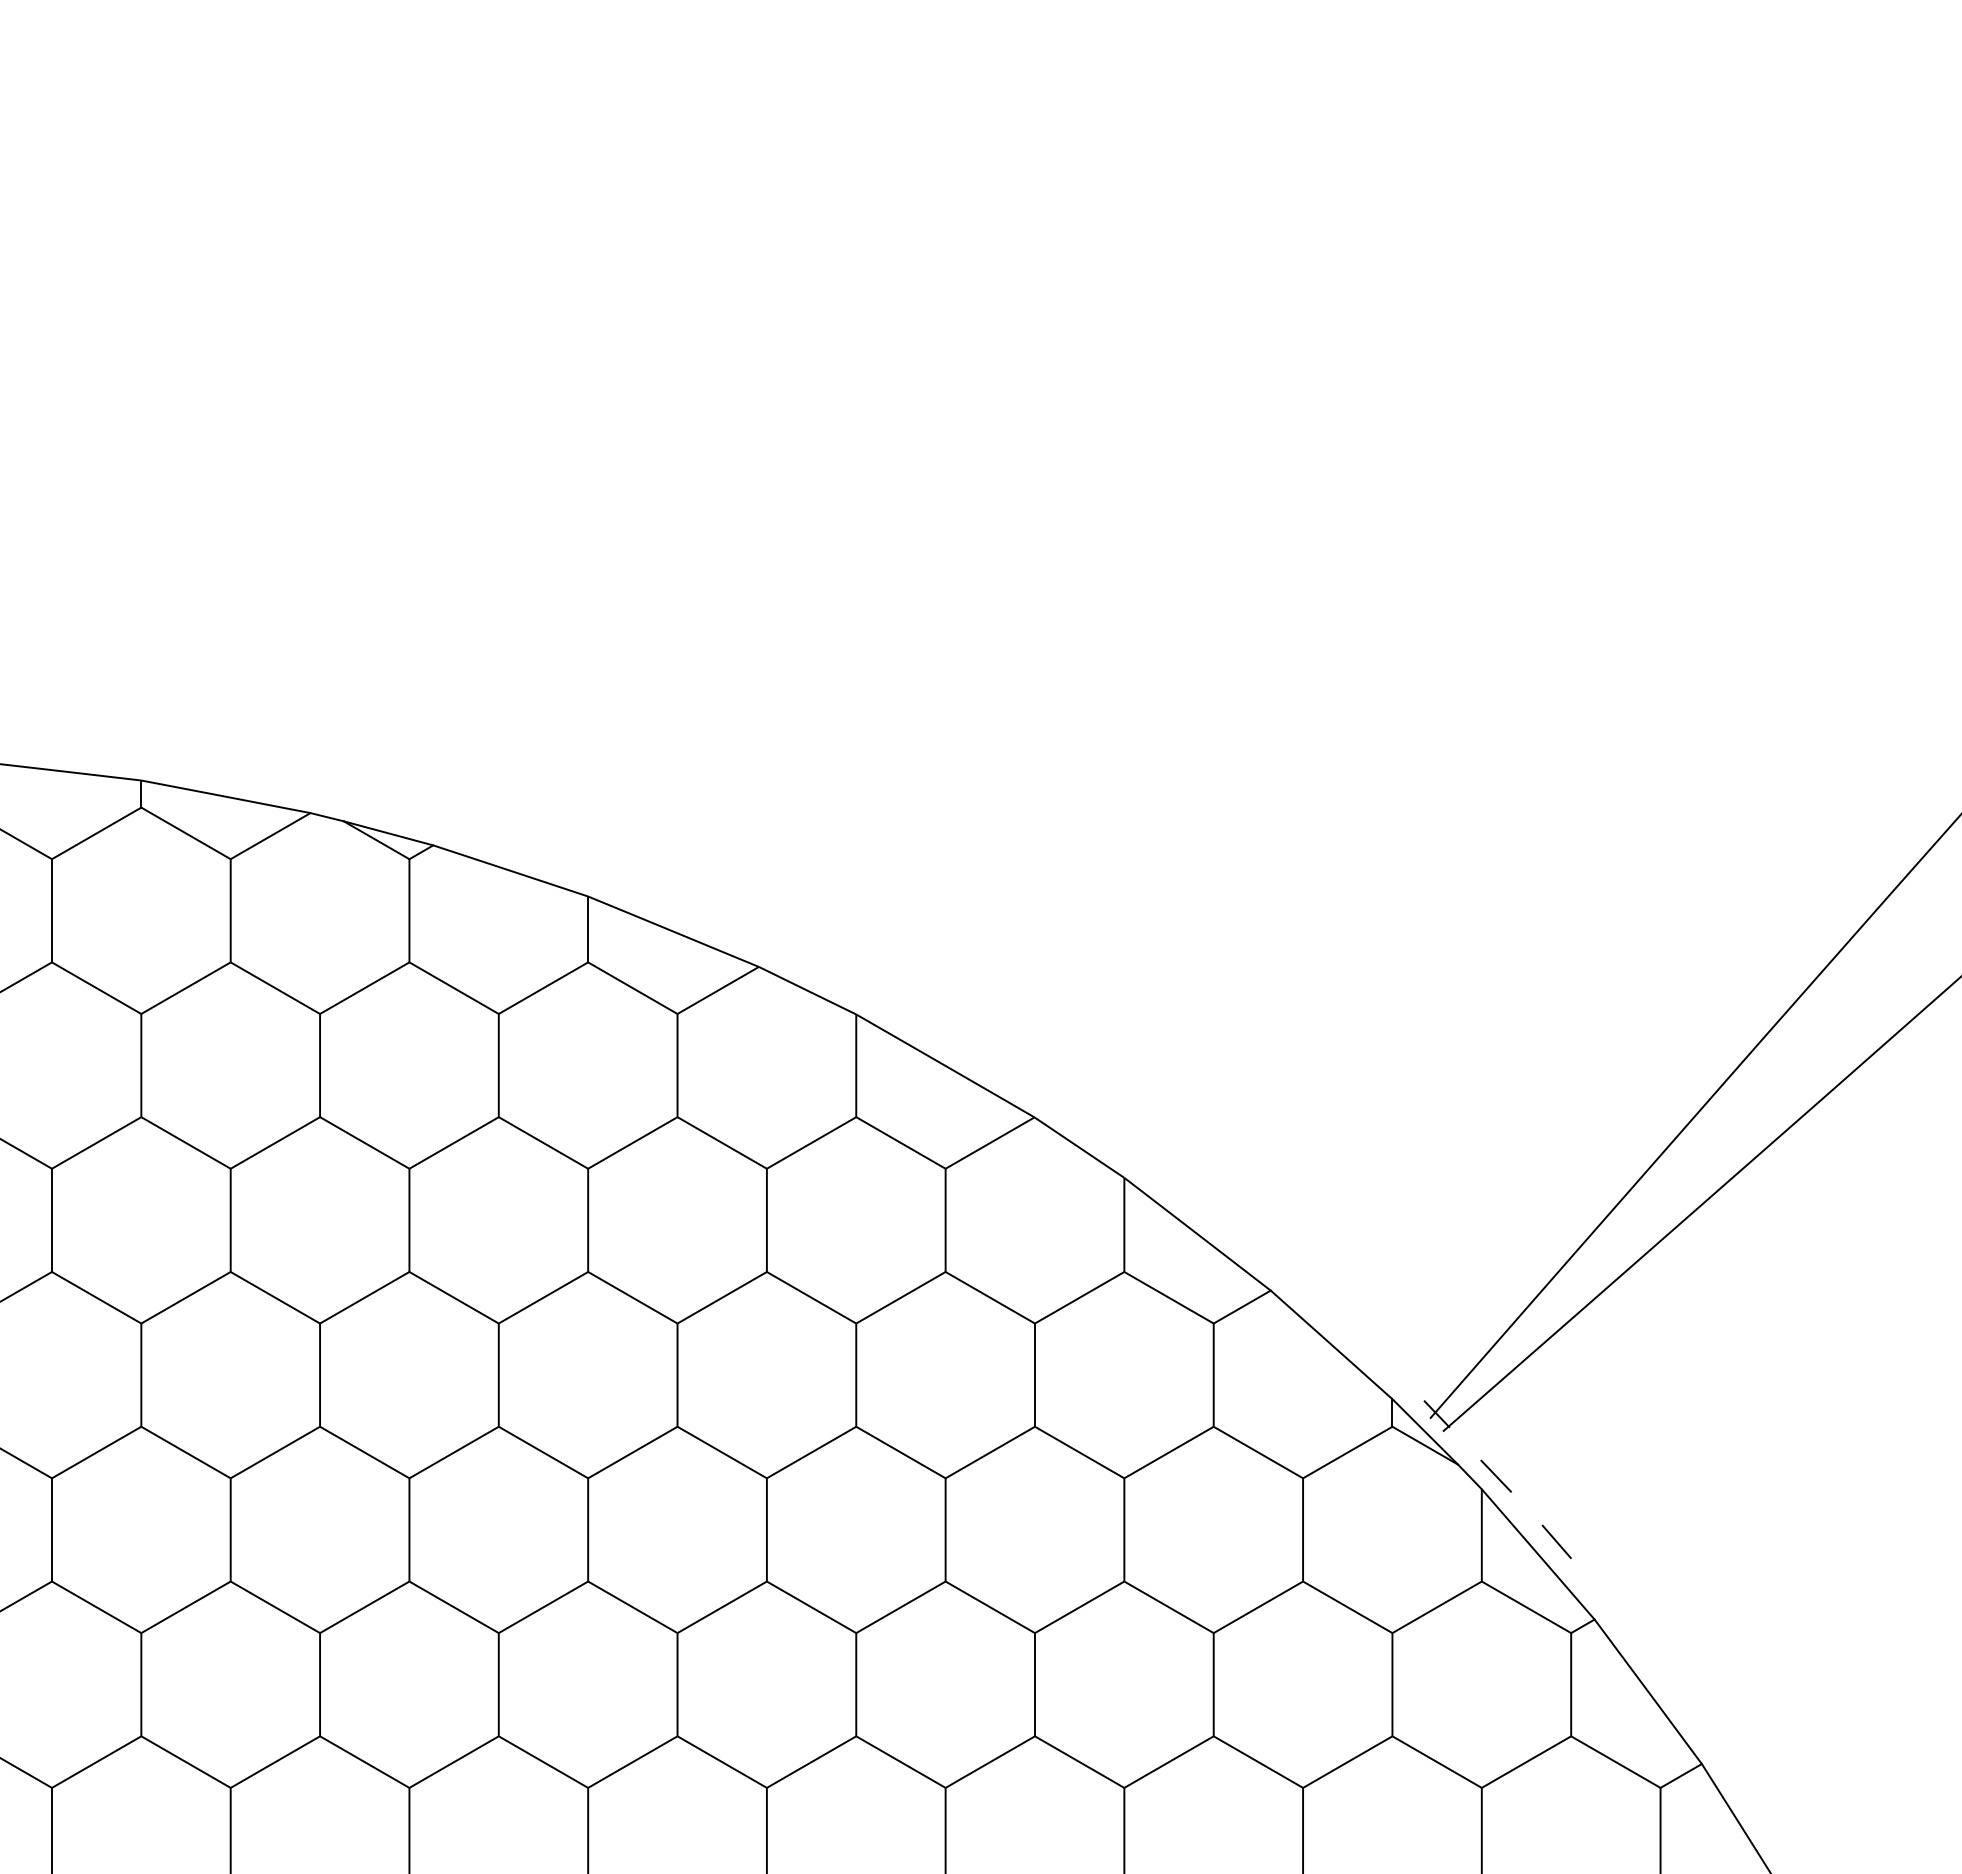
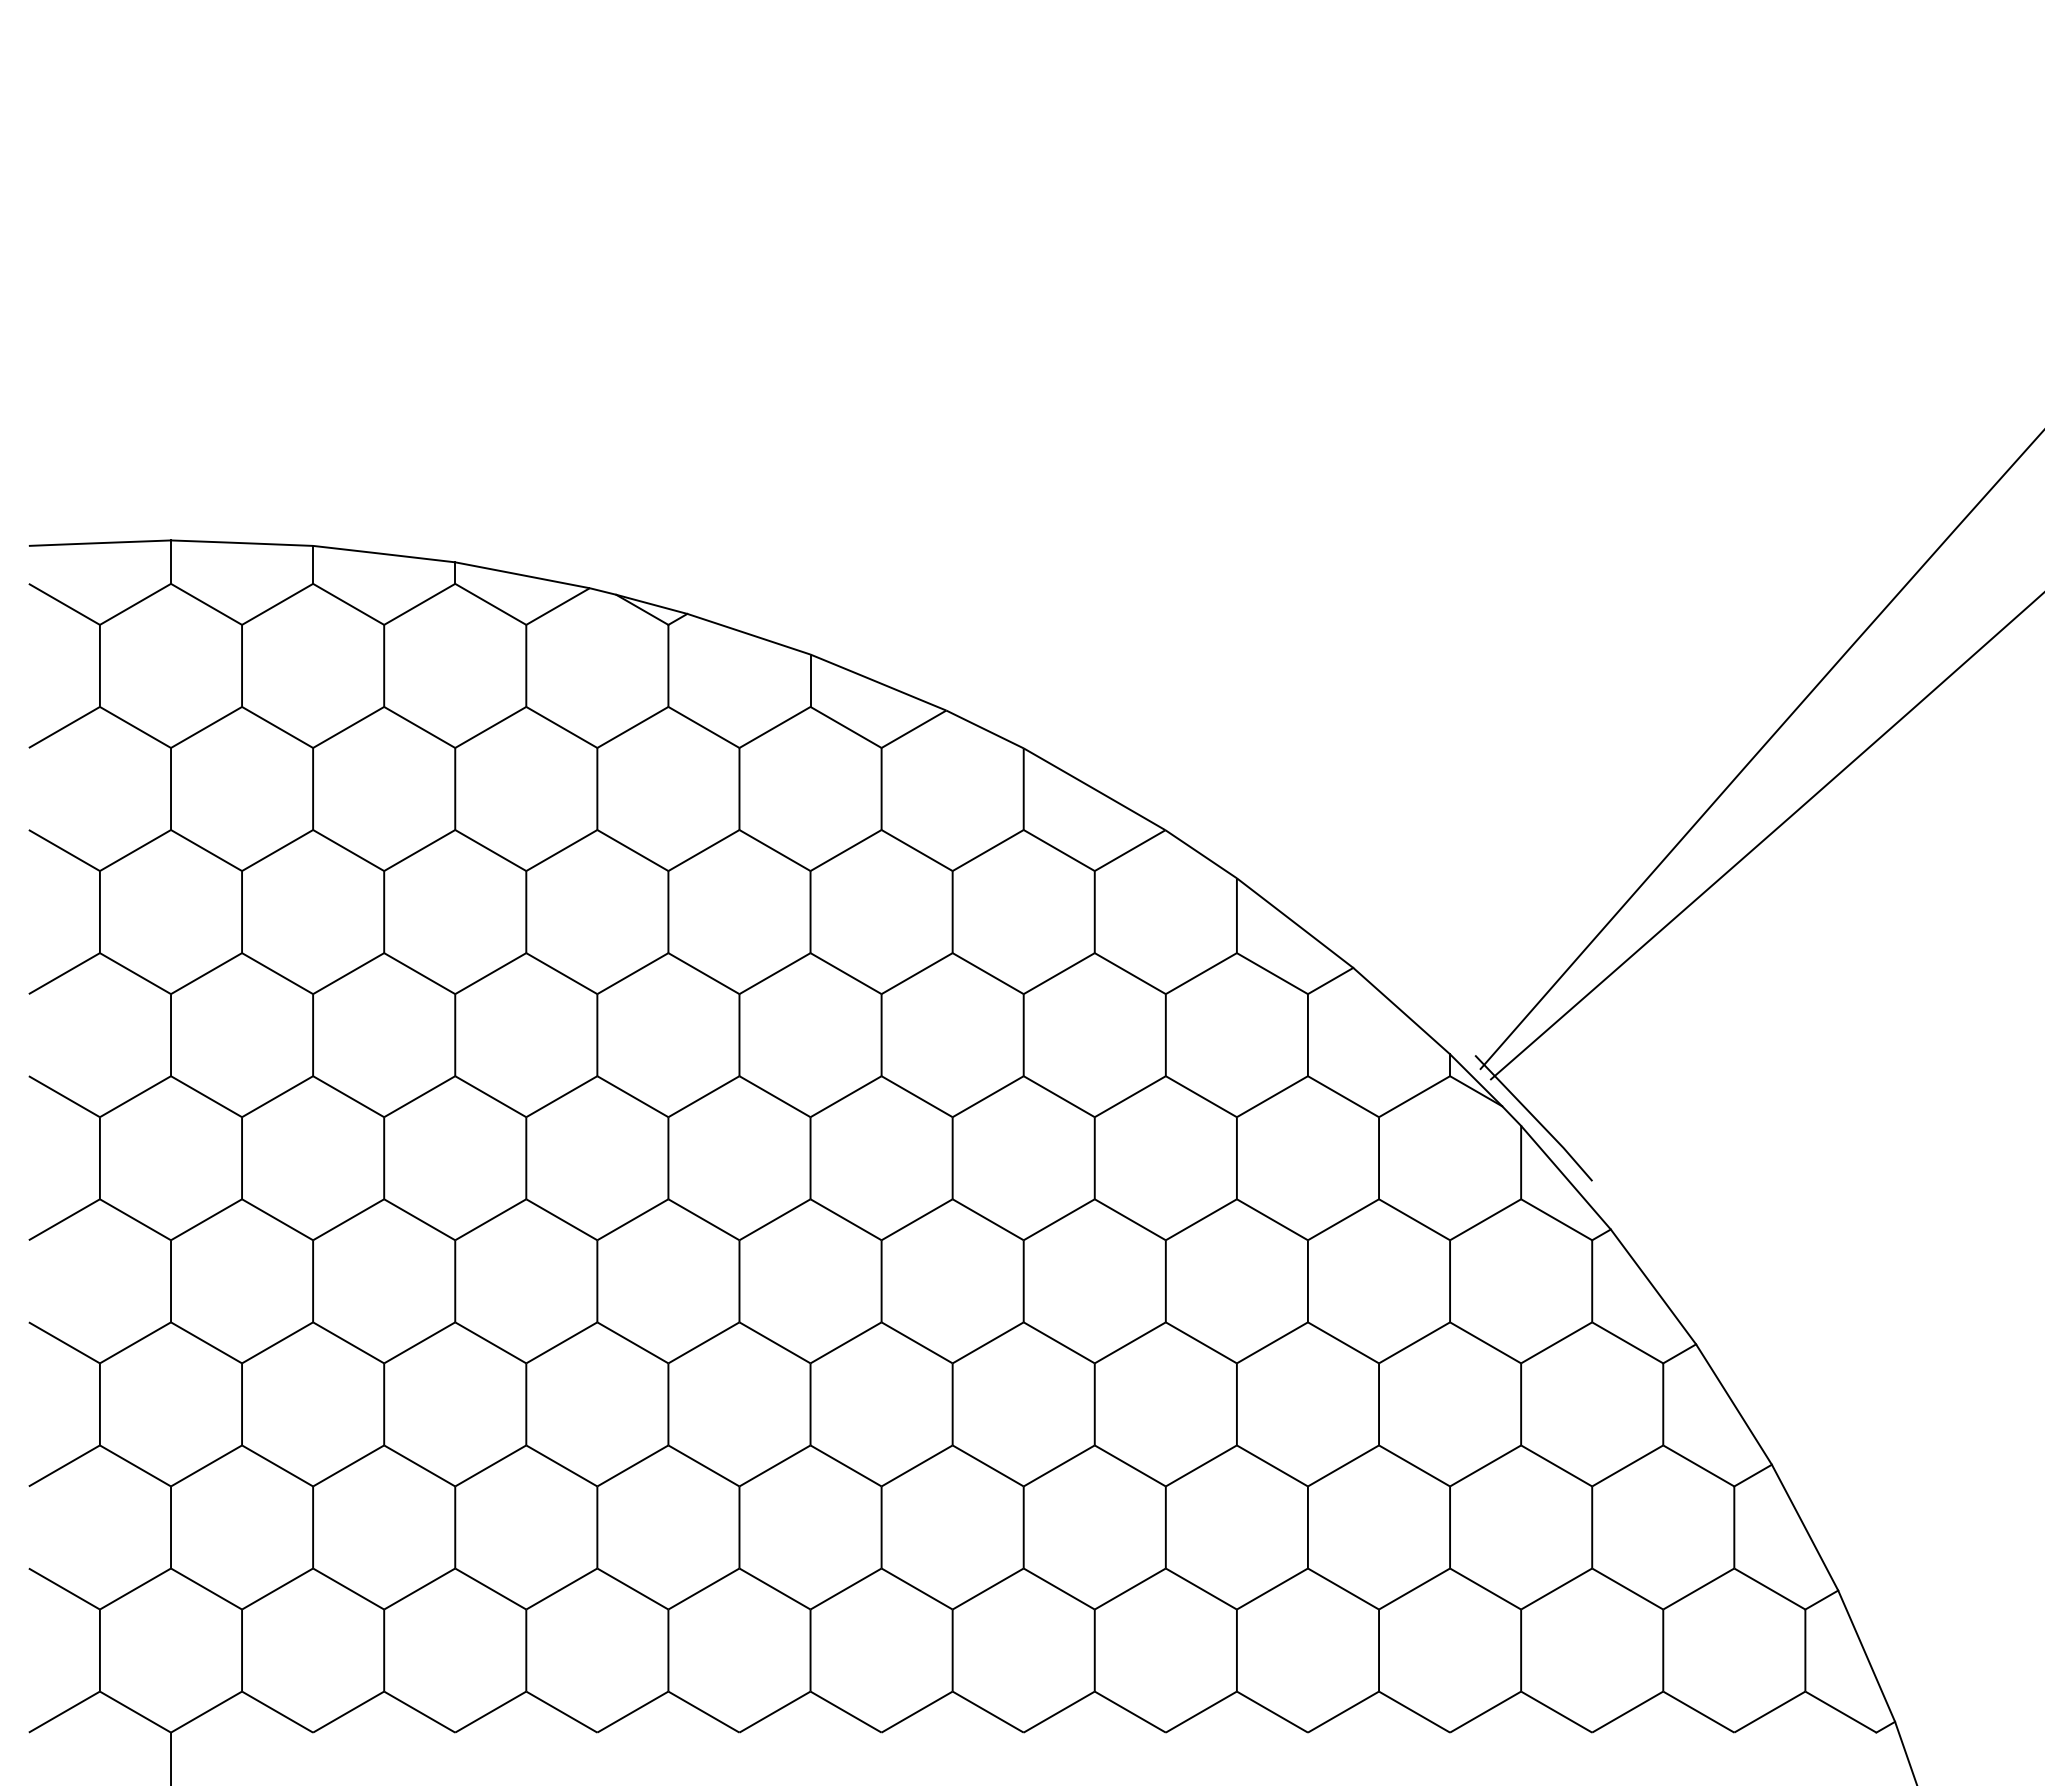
line: (1498, 1478) -> (1534, 1117), dashed -> solid

